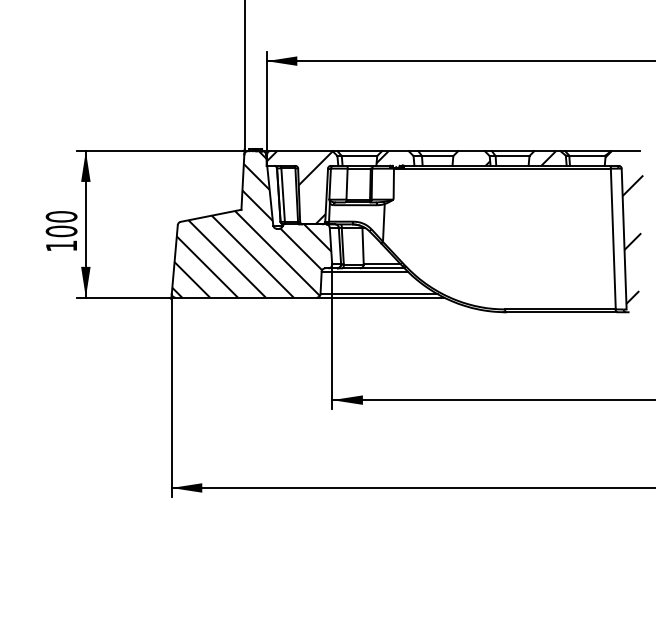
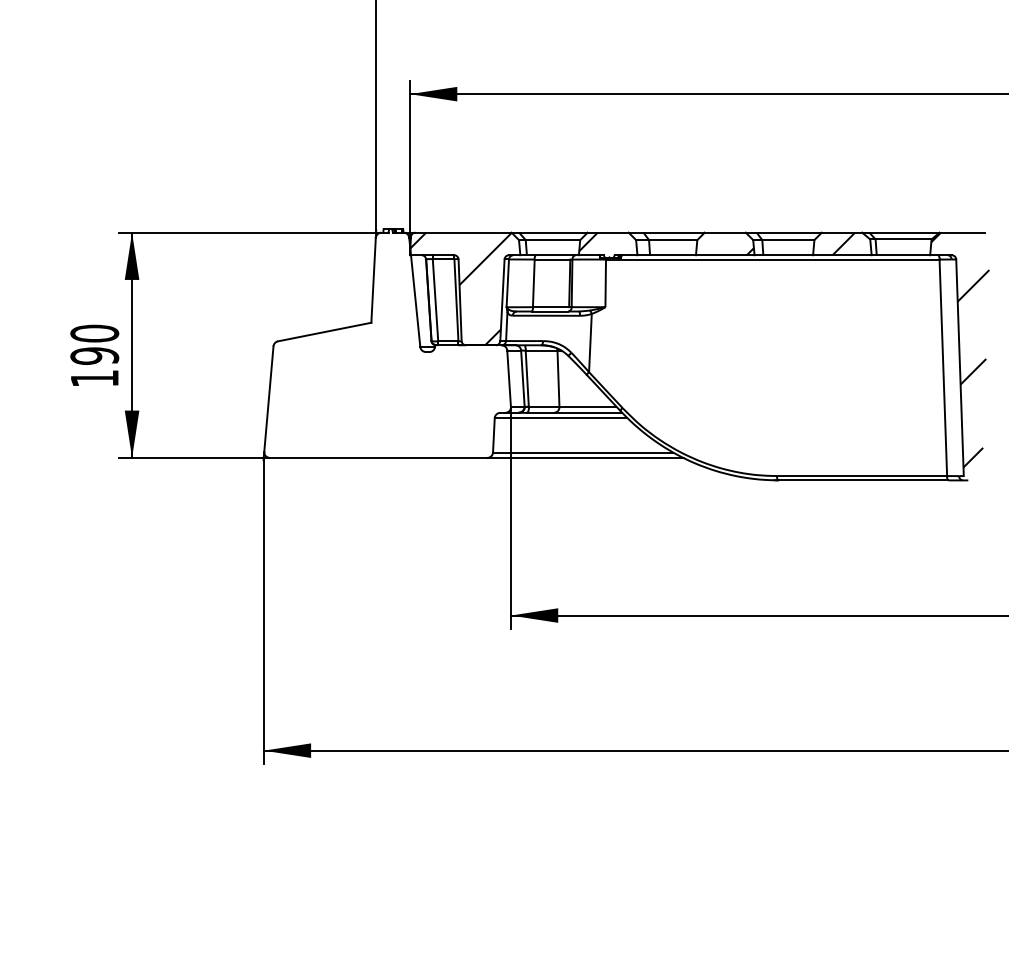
hatch: (251, 223) -> (386, 343), removed
text: (61, 231) -> (94, 356), 100 -> 190

